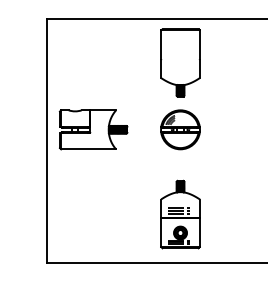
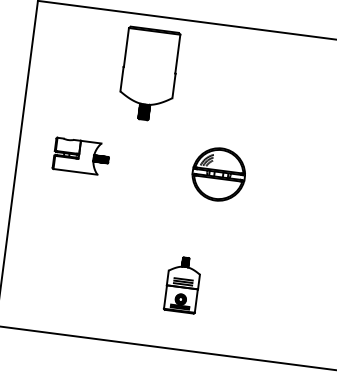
part: (180, 62) -> (149, 74), moved
part: (93, 129) -> (81, 156), size x0.6
part: (180, 129) -> (218, 174), moved
part: (180, 214) -> (182, 284), size x0.6

